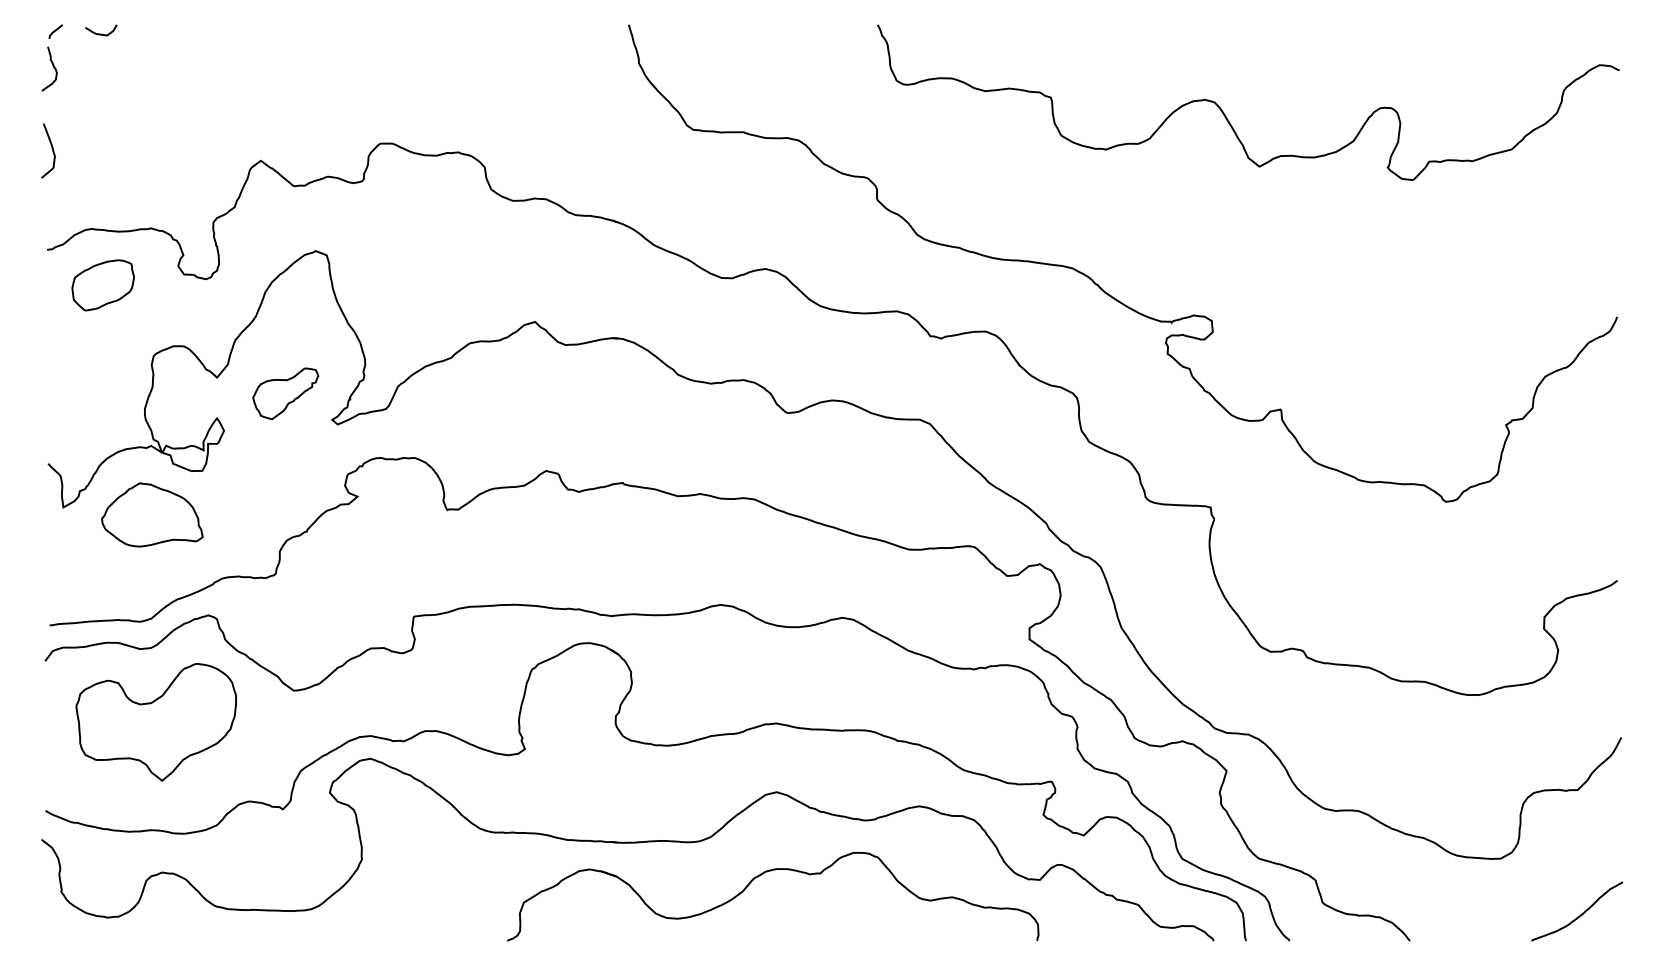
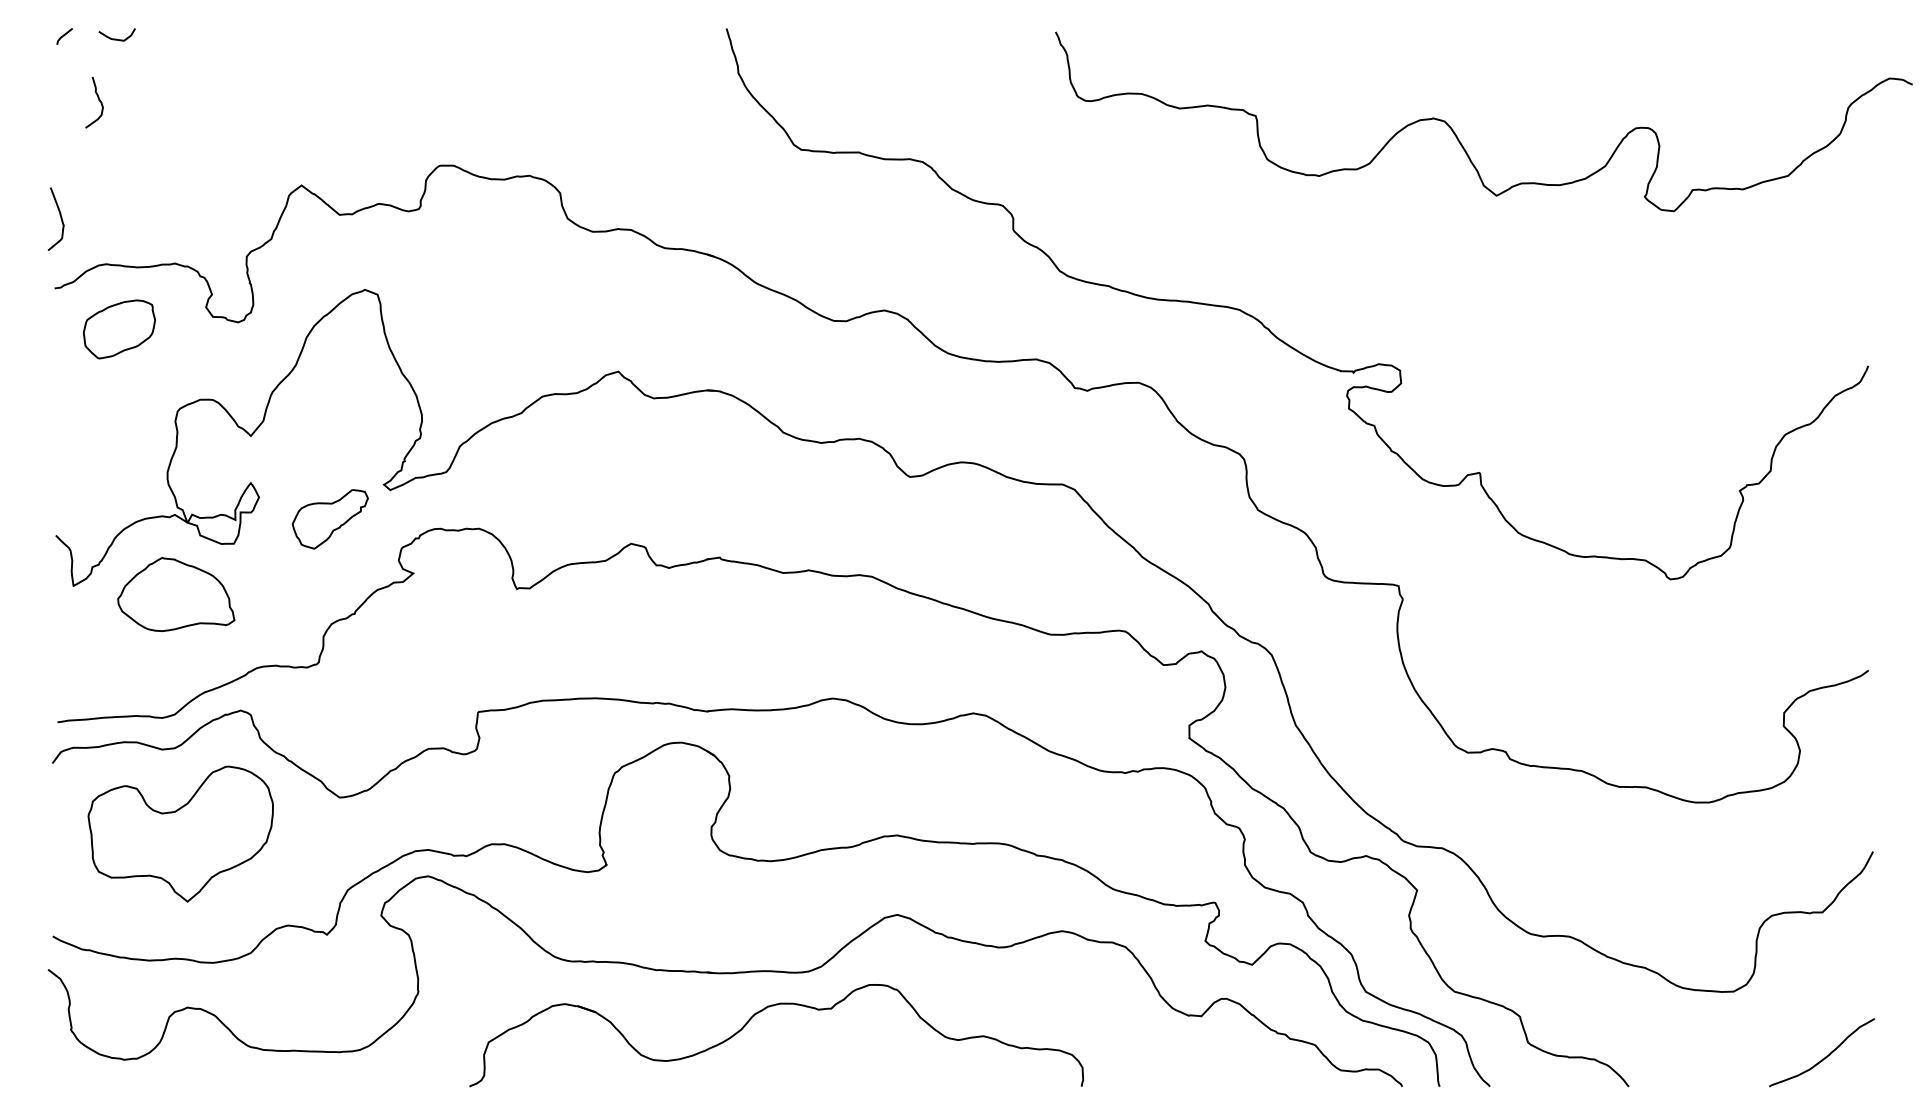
curve: (52, 66) -> (97, 99), moved
curve: (1225, 114) -> (1457, 135), moved
curve: (51, 148) -> (59, 216), moved
part: (285, 393) -> (330, 518), moved
part: (763, 874) -> (765, 1009), moved

